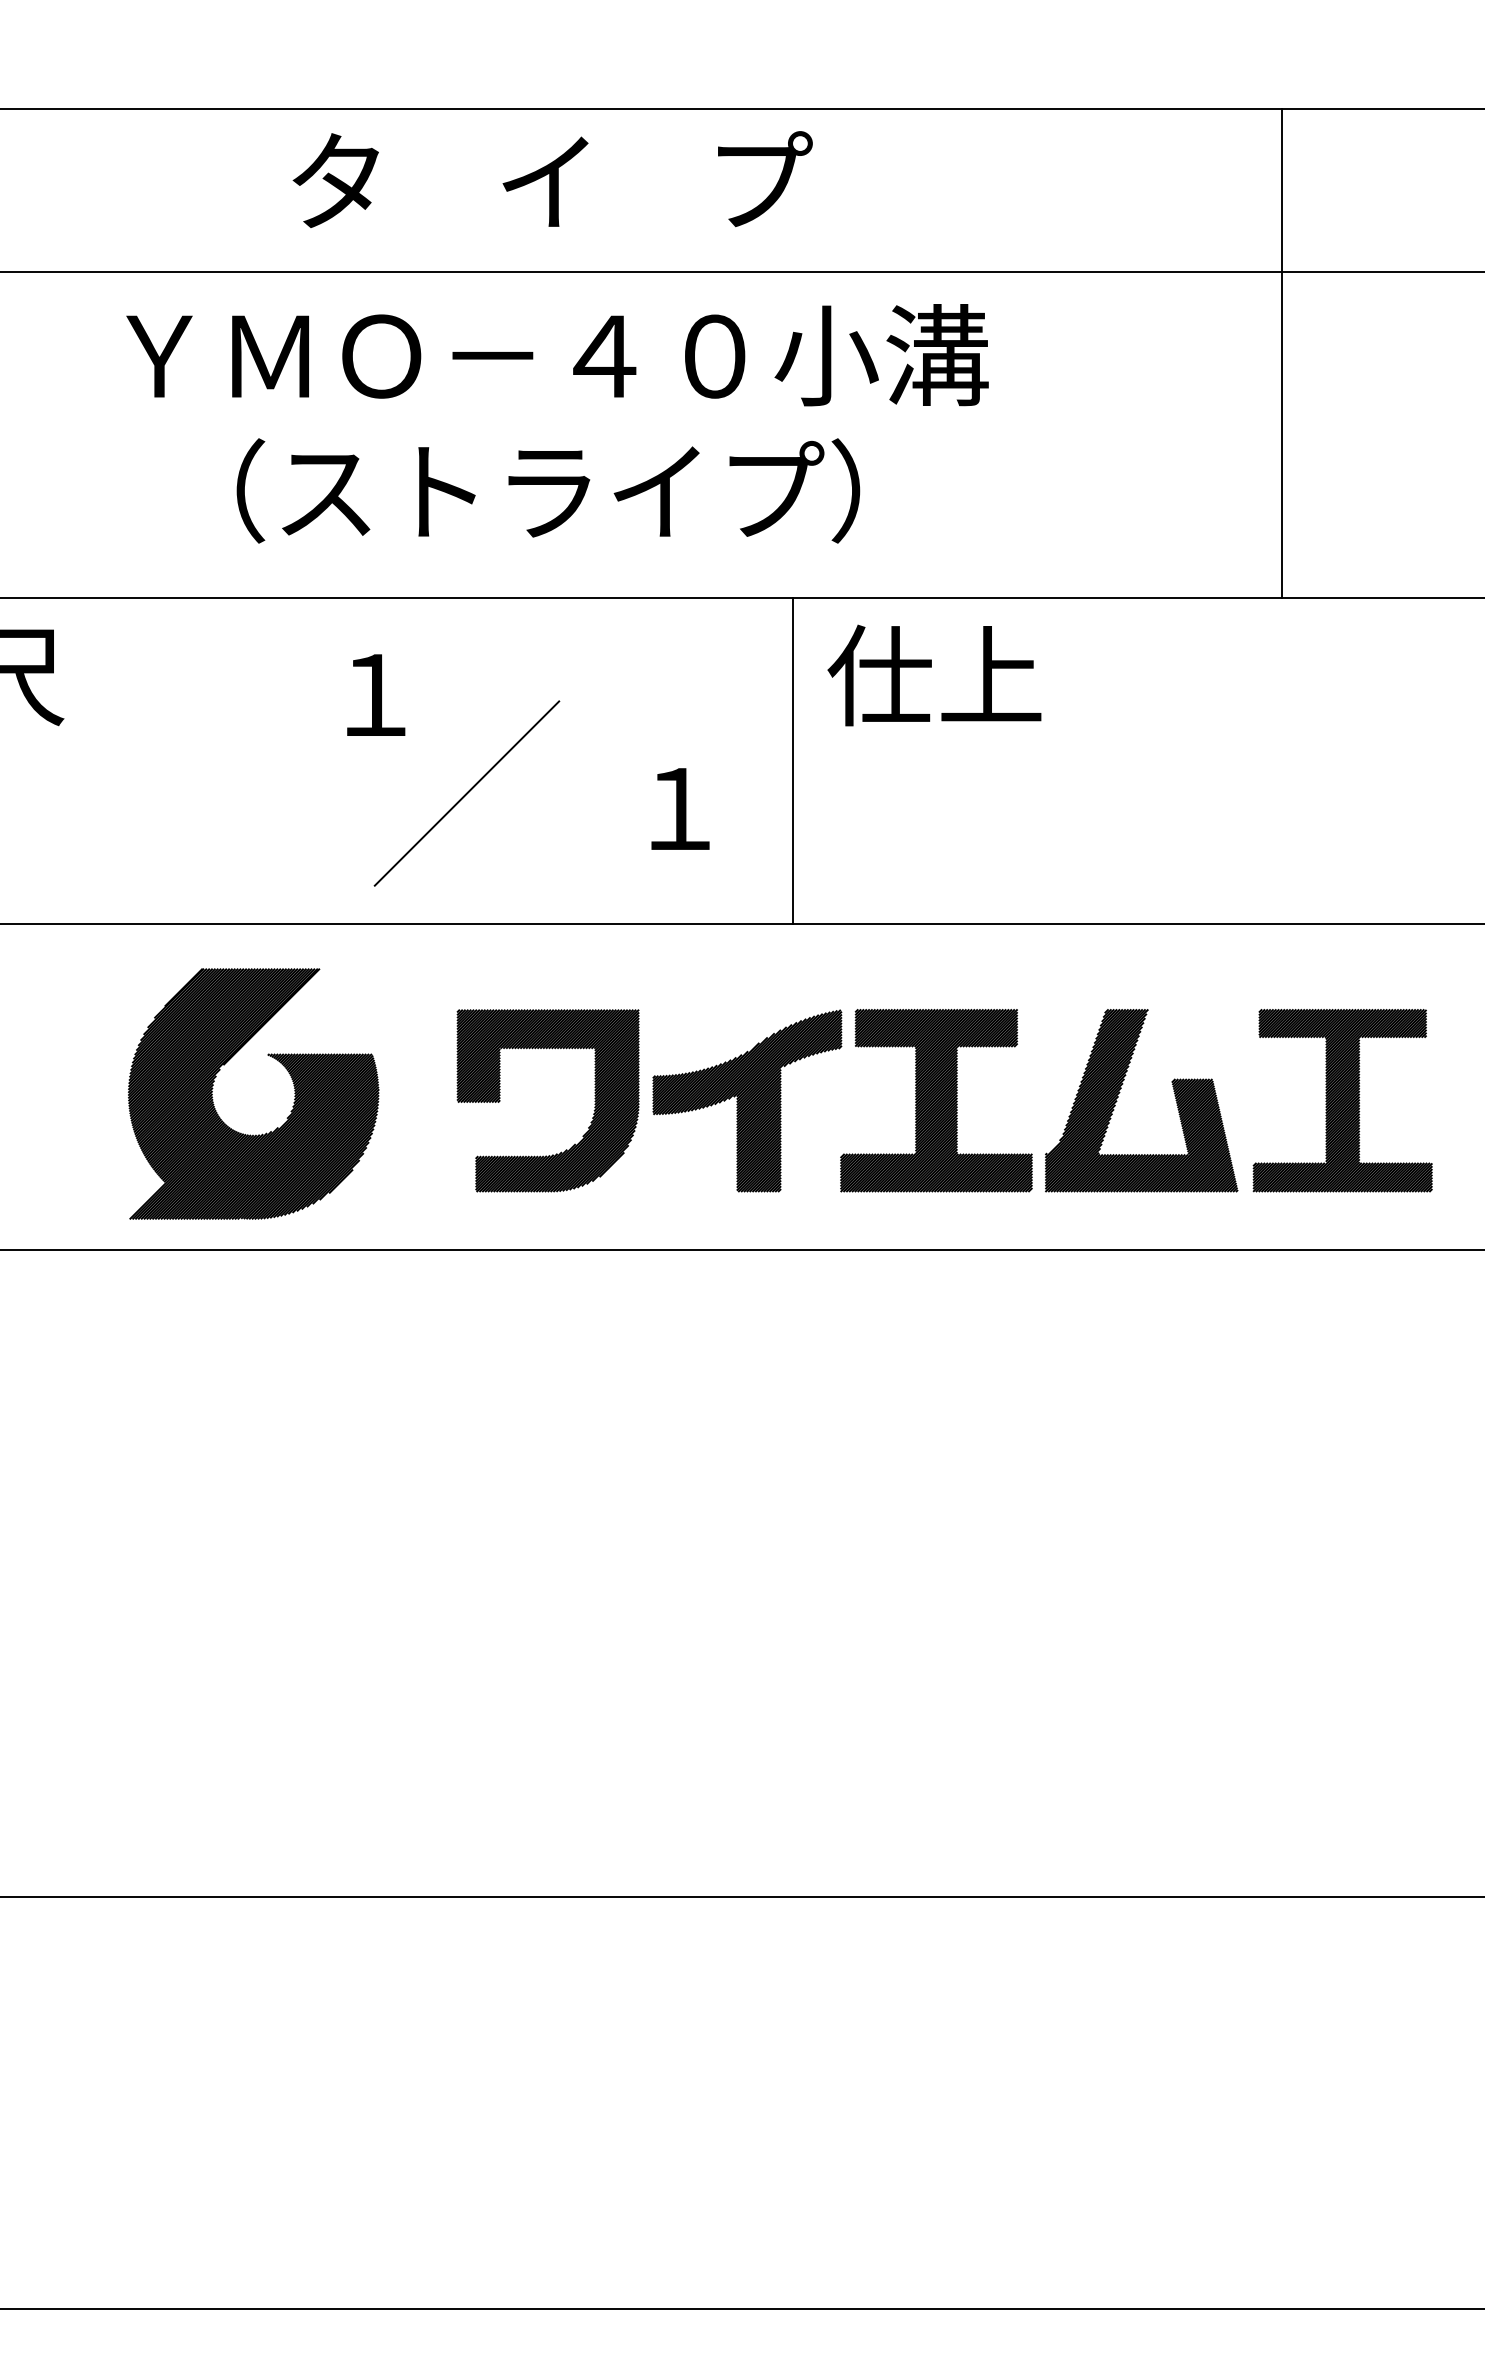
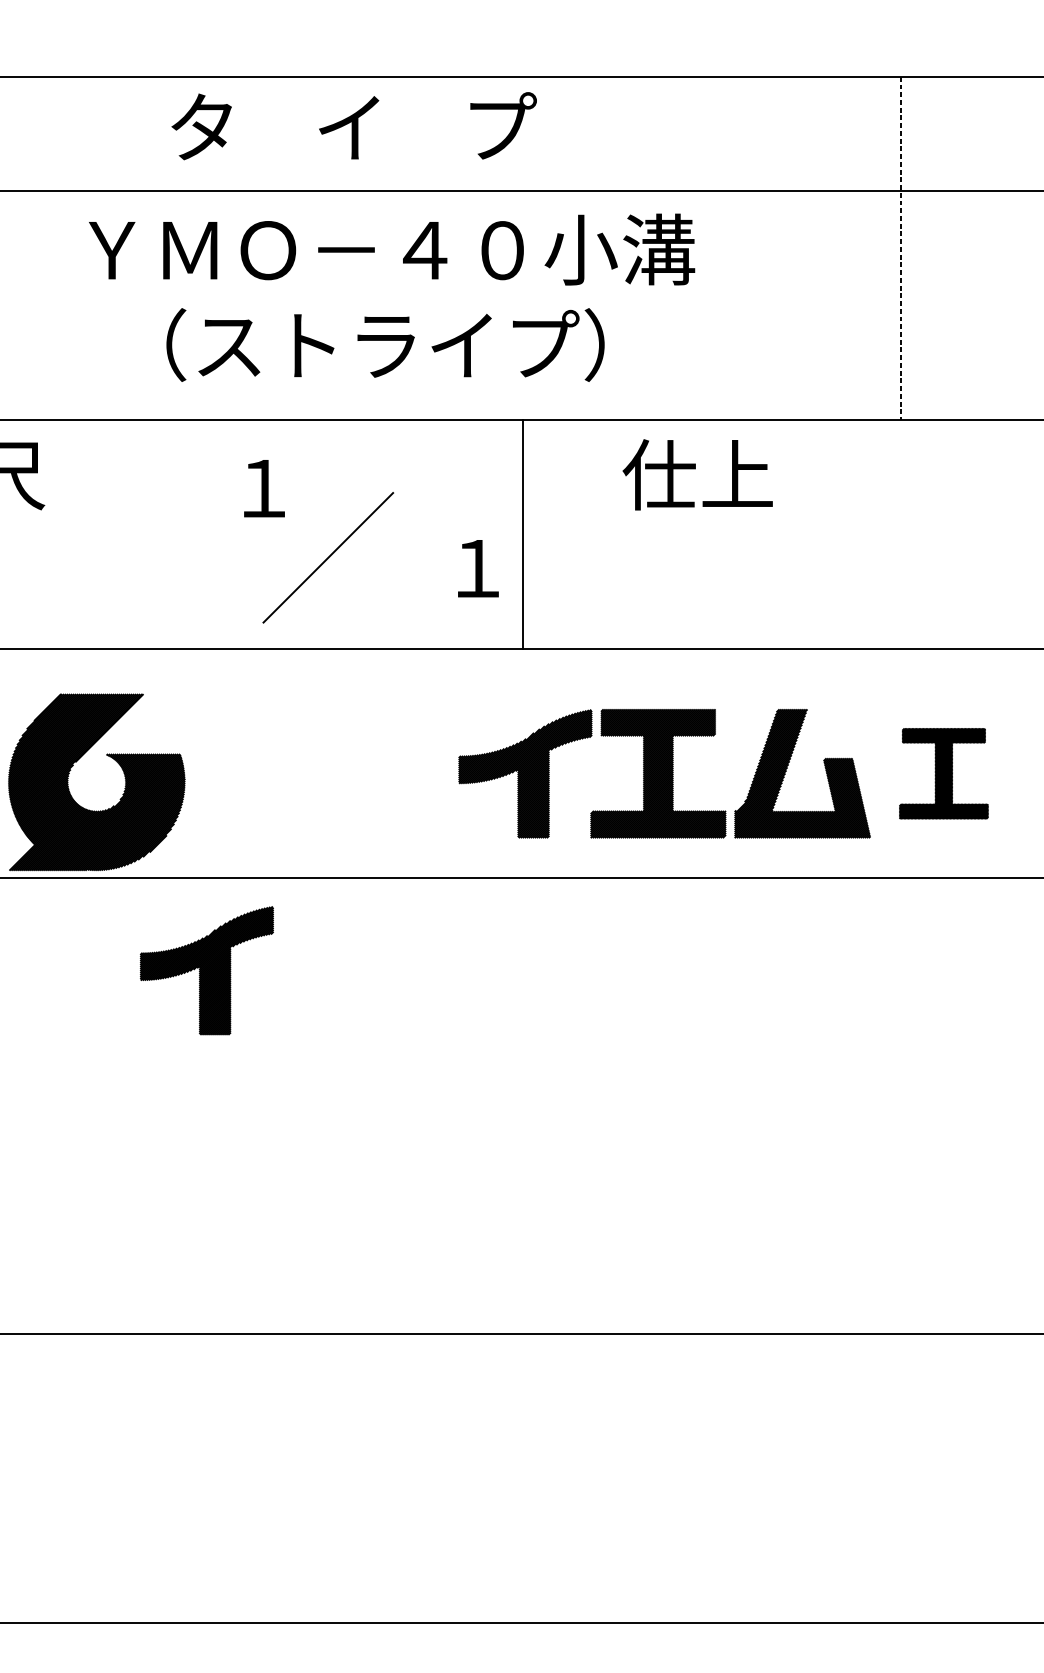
text: (552, 179) -> (353, 126), moved
line: (1281, 354) -> (900, 249), solid -> dashed
text: (934, 675) -> (697, 474), moved
line: (792, 760) -> (522, 534), moved
part: (220, 1070) -> (73, 765), moved
part: (500, 1100) -> (351, 773), removed
part: (1342, 1100) -> (943, 773), size x0.7
part: (294, 1380) -> (207, 970), added

